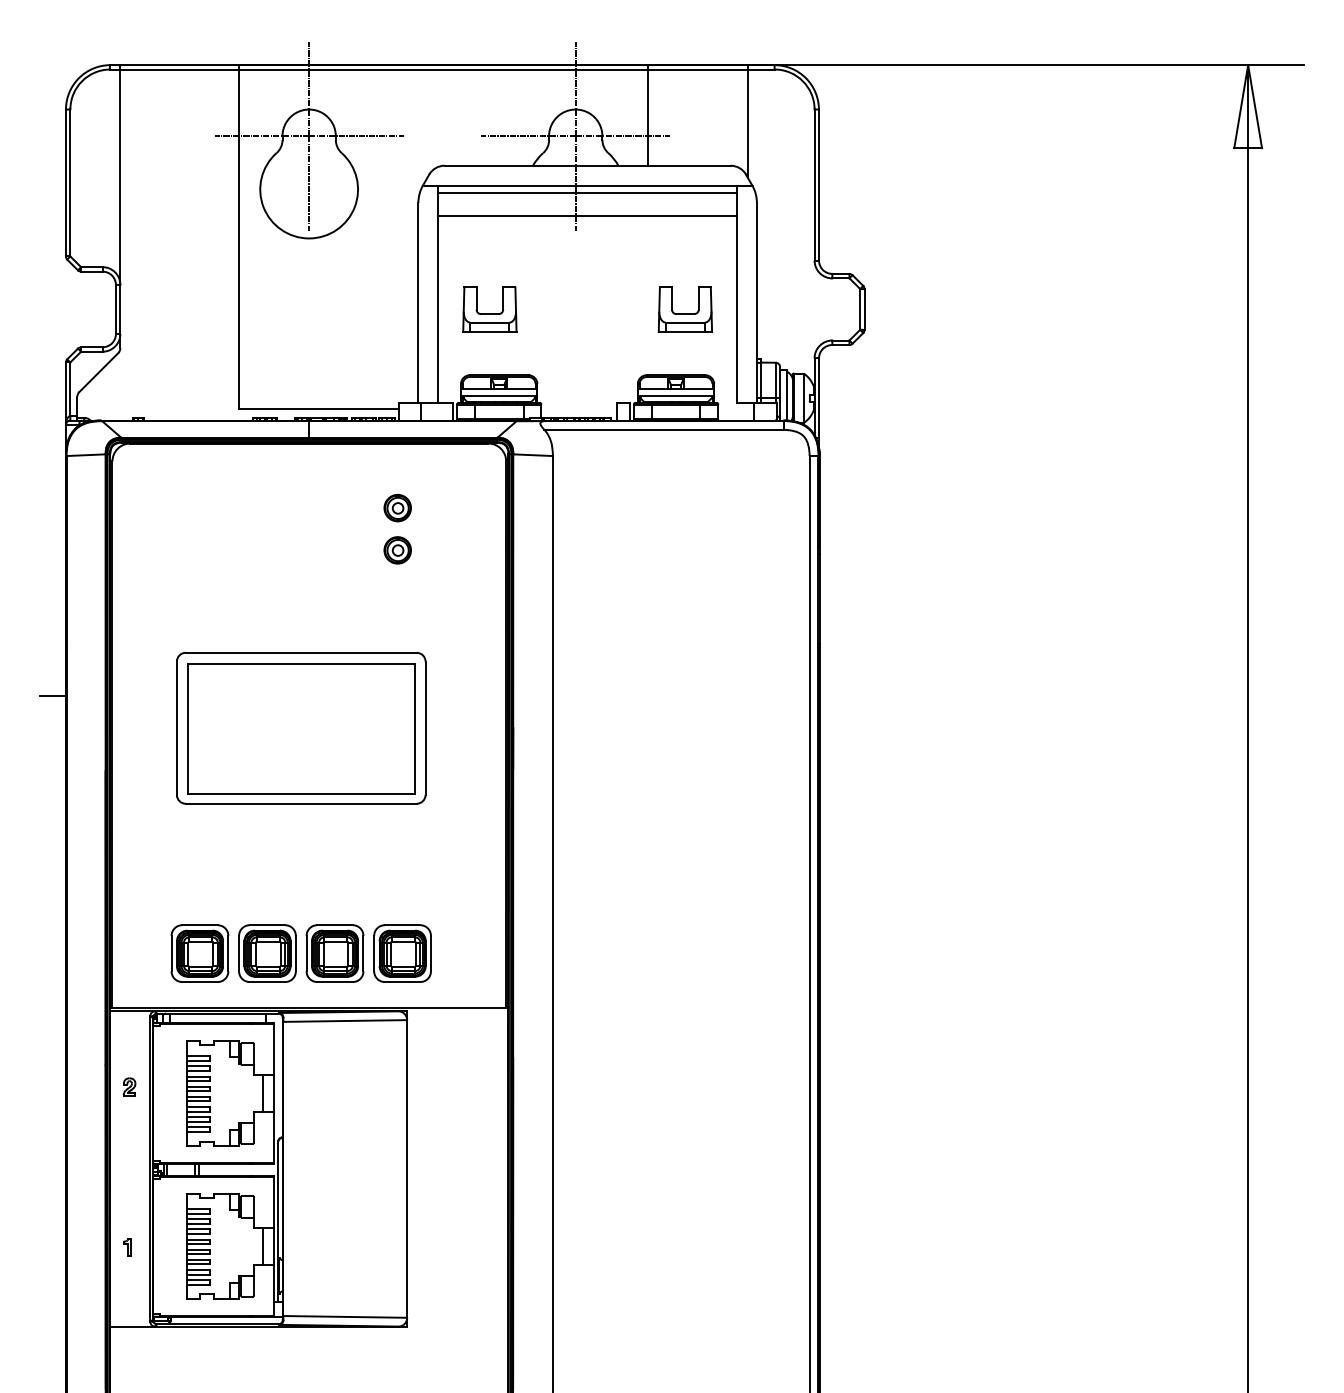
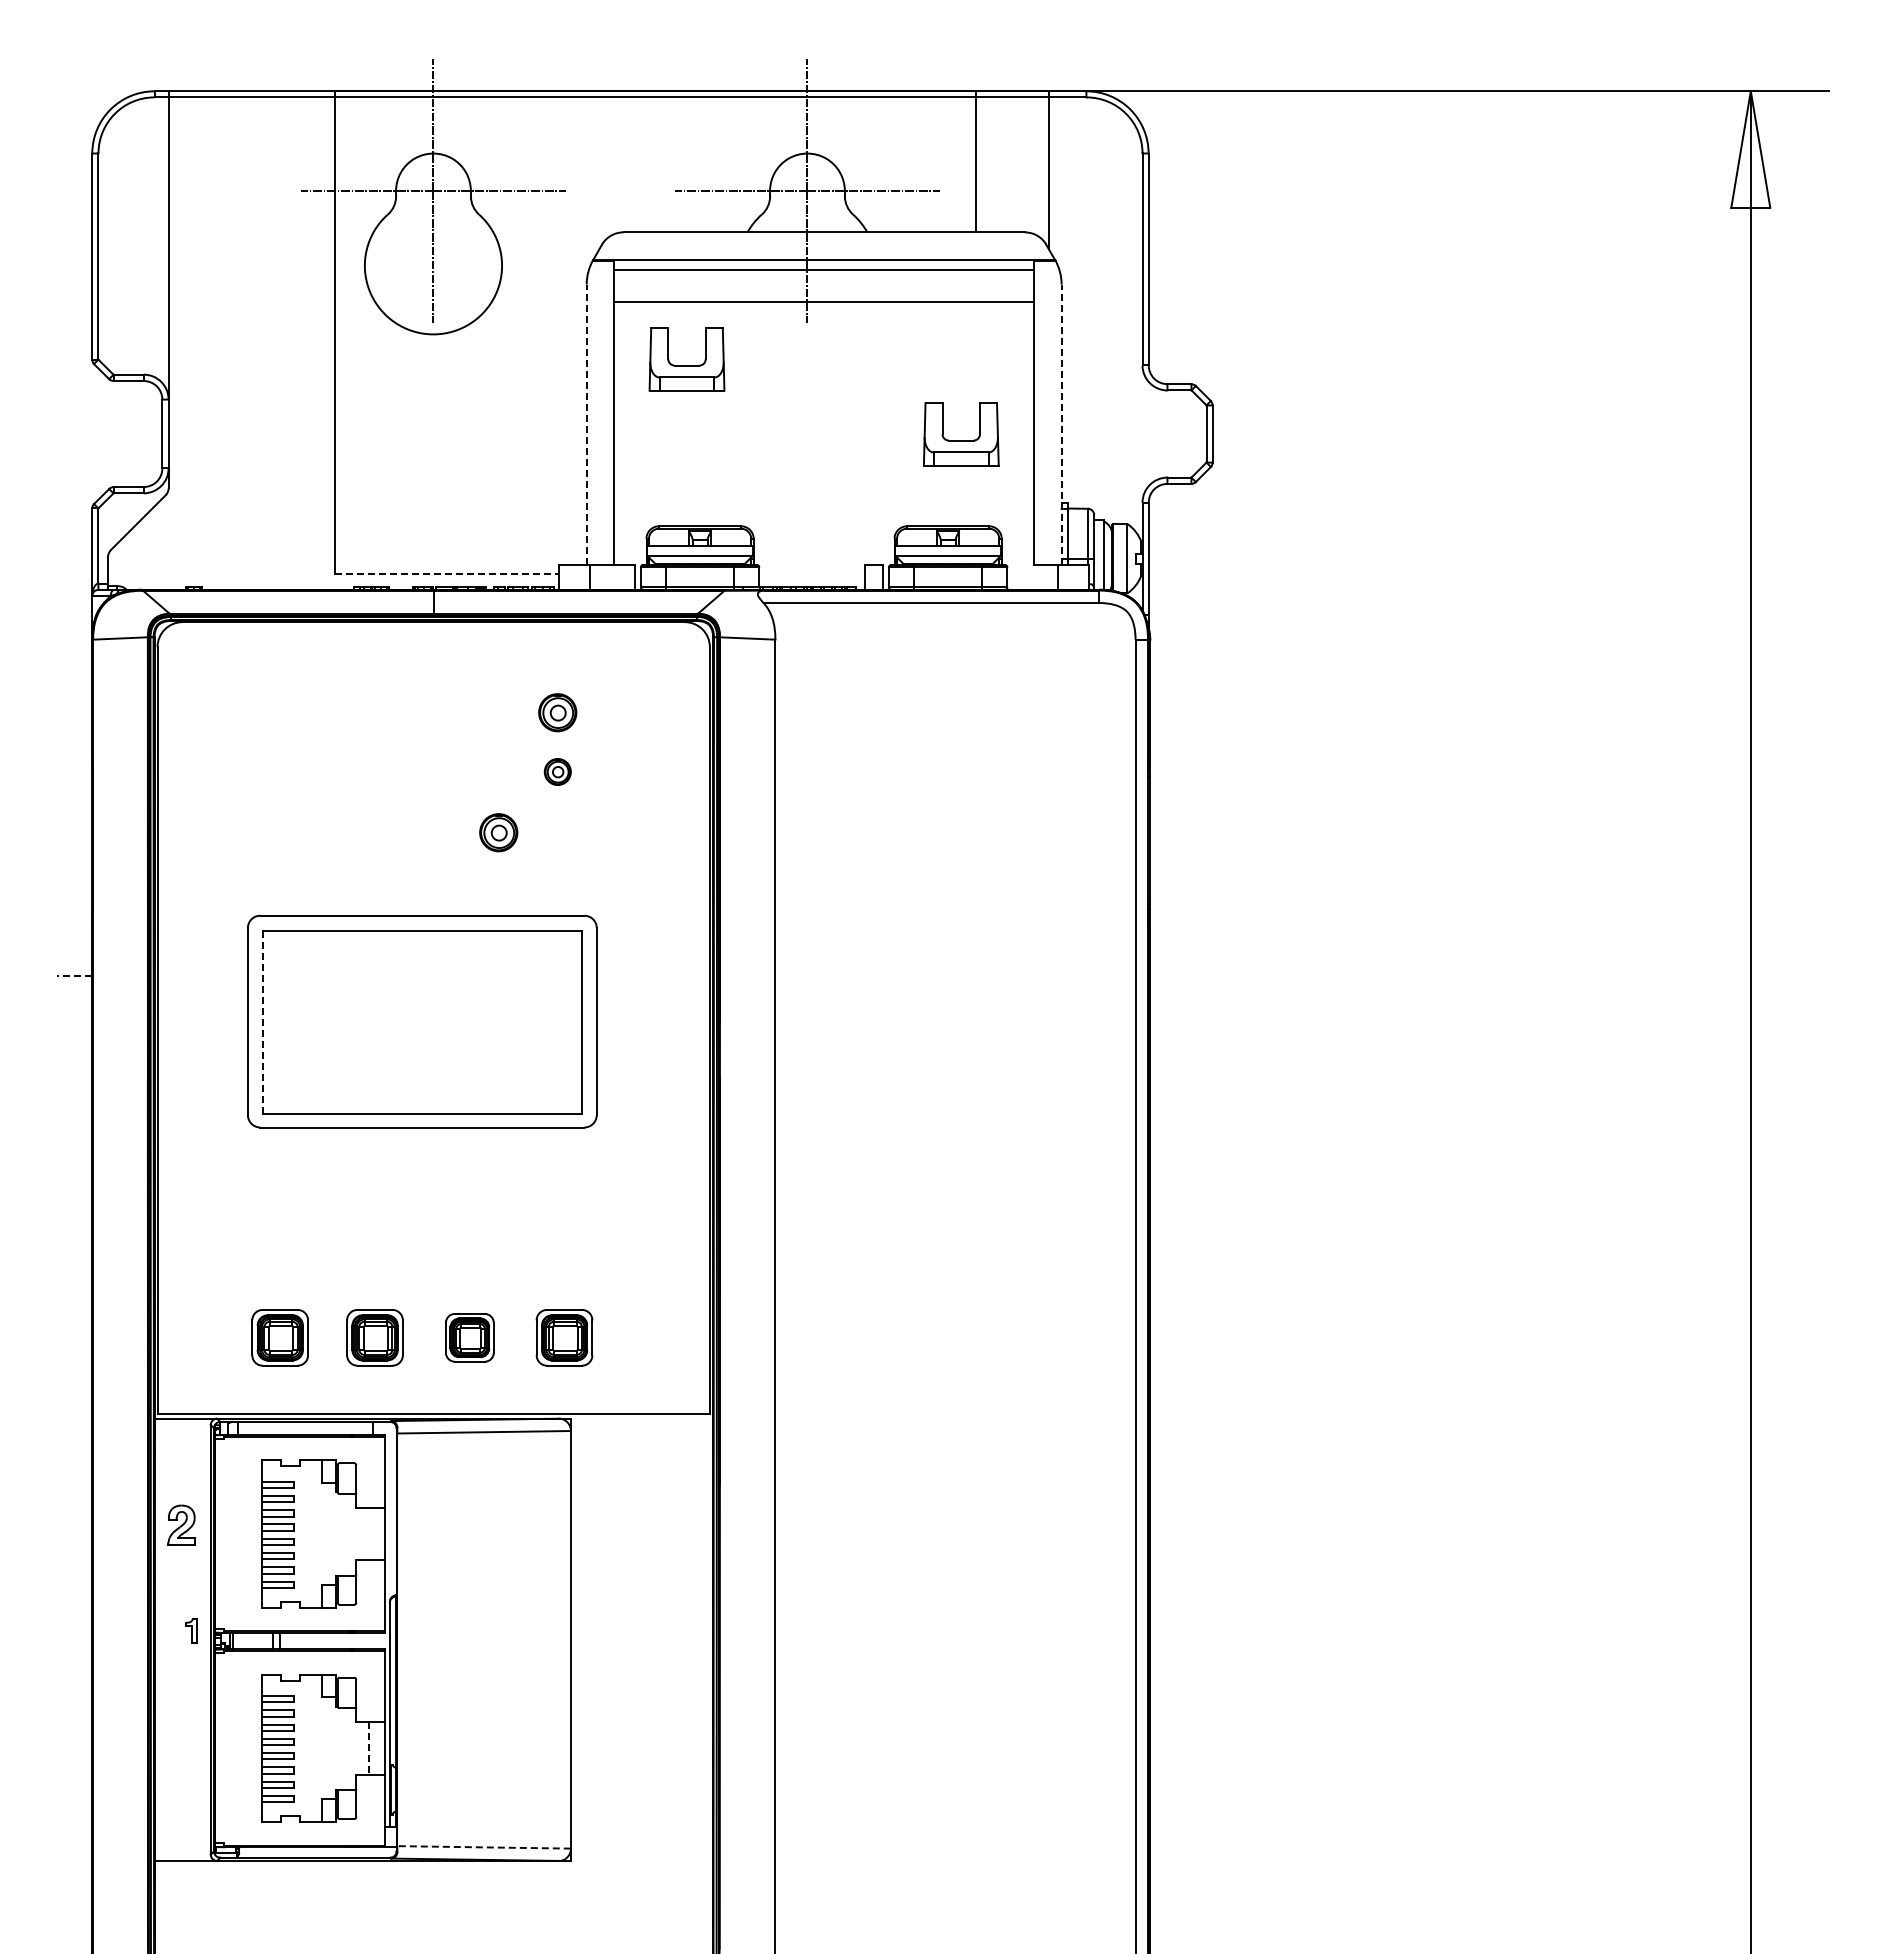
line: (647, 115) -> (975, 161), moved
line: (418, 302) -> (586, 424), solid -> dashed
line: (756, 302) -> (1061, 424), solid -> dashed
part: (489, 309) -> (686, 359), moved
line: (319, 409) -> (447, 574), solid -> dashed
part: (397, 550) -> (557, 771), size x0.7
part: (355, 593) -> (498, 832), added
line: (53, 696) -> (74, 976), solid -> dashed
line: (188, 728) -> (263, 1022), solid -> dashed
part: (199, 953) -> (279, 1337), size x0.7
part: (267, 953) -> (374, 1337), size x0.7
part: (334, 953) -> (469, 1337), size x0.6
part: (402, 953) -> (564, 1337), size x0.7
part: (129, 1086) -> (181, 1524), size x1.6
line: (262, 1093) -> (368, 1533), removed
line: (262, 1246) -> (368, 1748), solid -> dashed
part: (127, 1247) -> (191, 1630), moved
line: (345, 1316) -> (484, 1847), solid -> dashed

